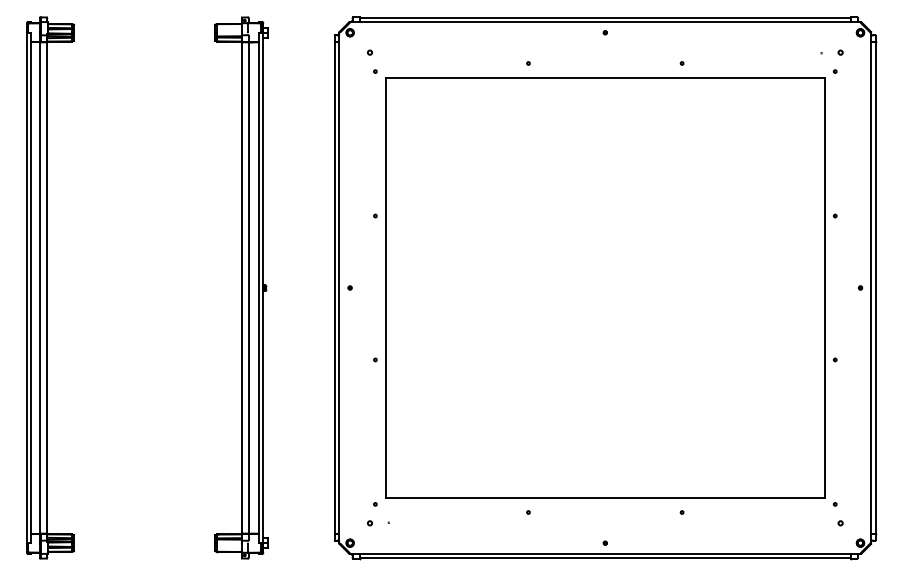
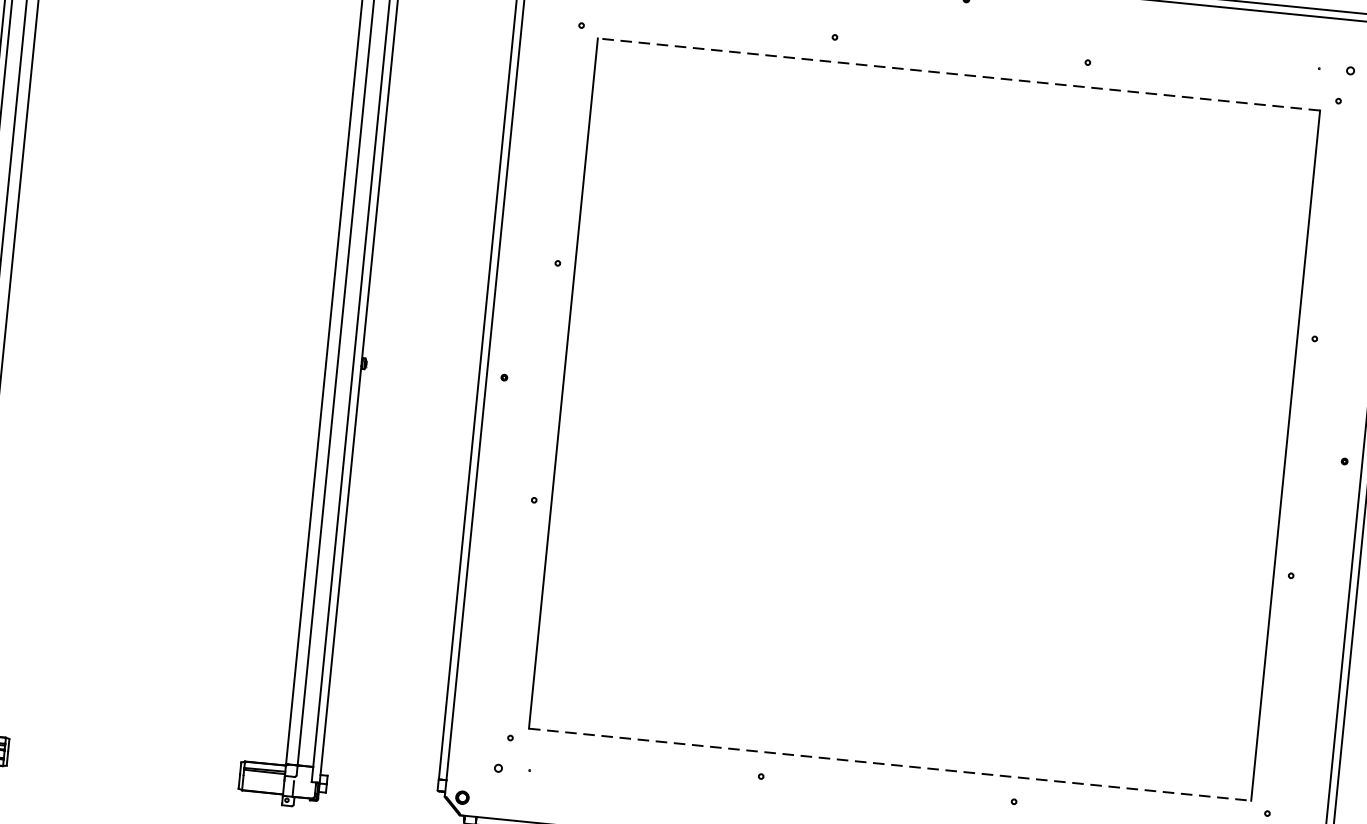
line: (604, 78) -> (957, 74), solid -> dashed
line: (605, 497) -> (890, 764), solid -> dashed

